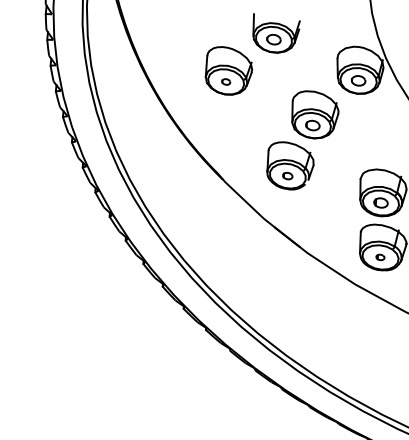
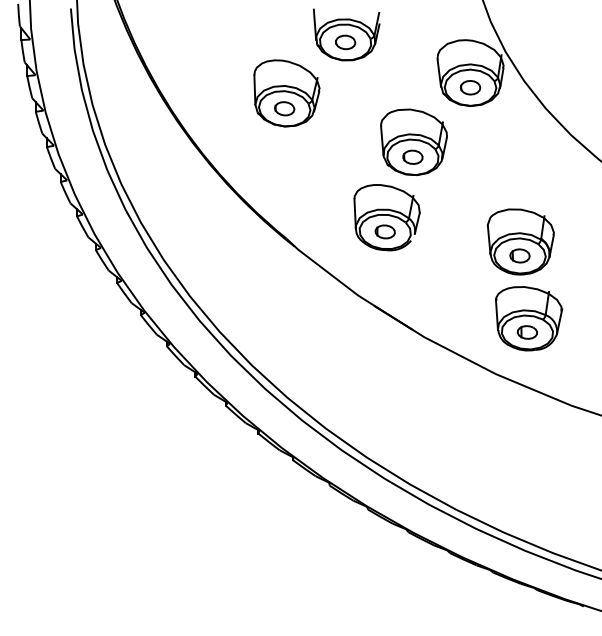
part: (226, 81) -> (284, 108), size x1.67
part: (287, 175) -> (384, 231), size x1.43
part: (379, 257) -> (526, 332), size x1.67

